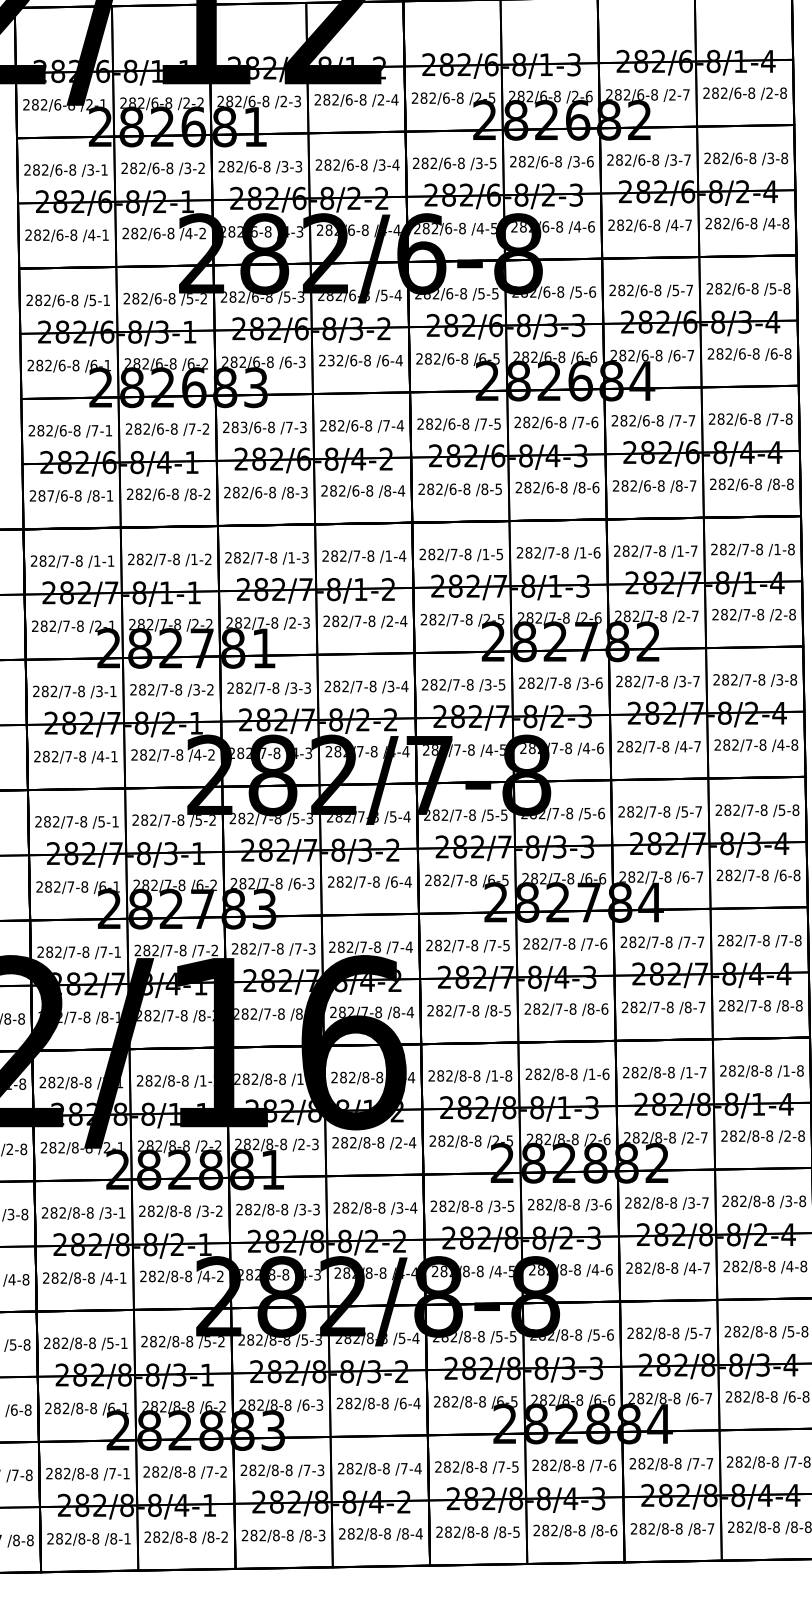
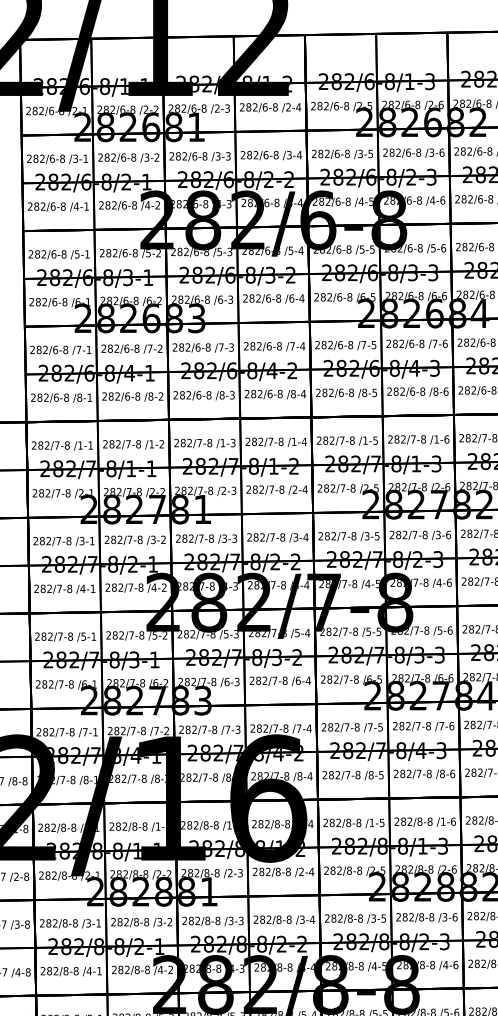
text: (330, 360) -> (251, 298), 232/6-8 -> 282/6-8
text: (243, 427) -> (187, 347), 283/6-8 -> 282/6-8
text: (50, 495) -> (46, 397), 287/6-8 -> 282/6-8
text: (508, 1075) -> (381, 822), /1-8 -> /1-5

